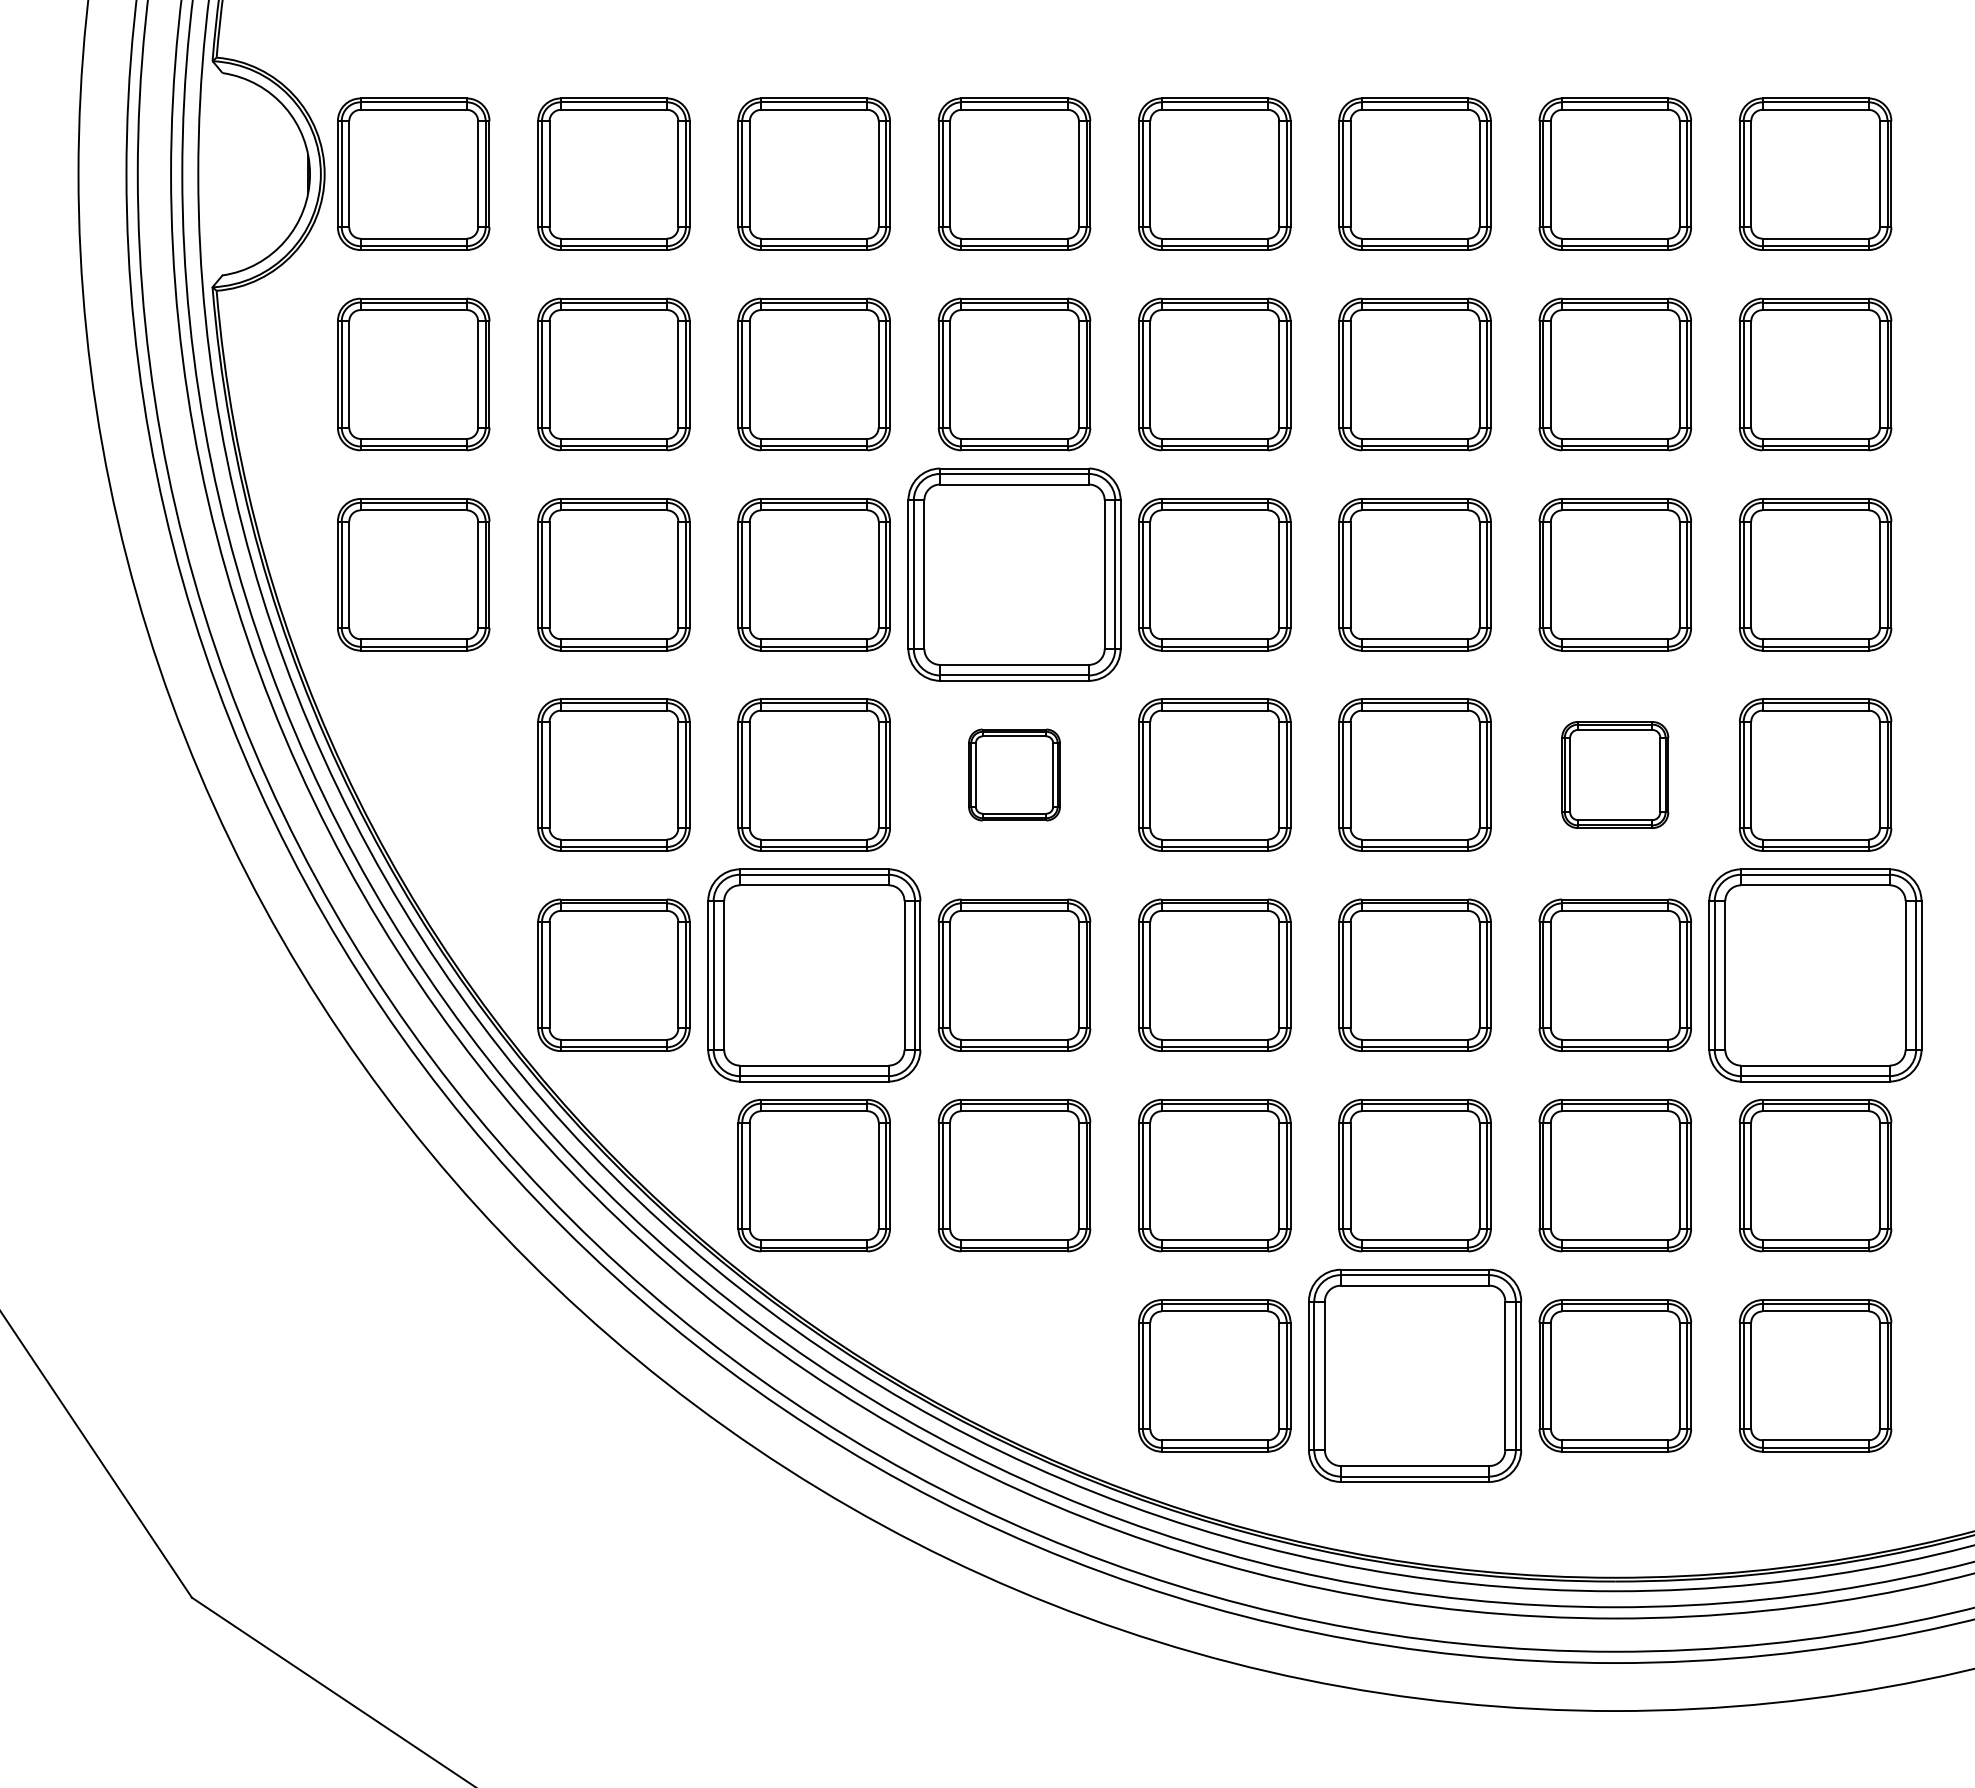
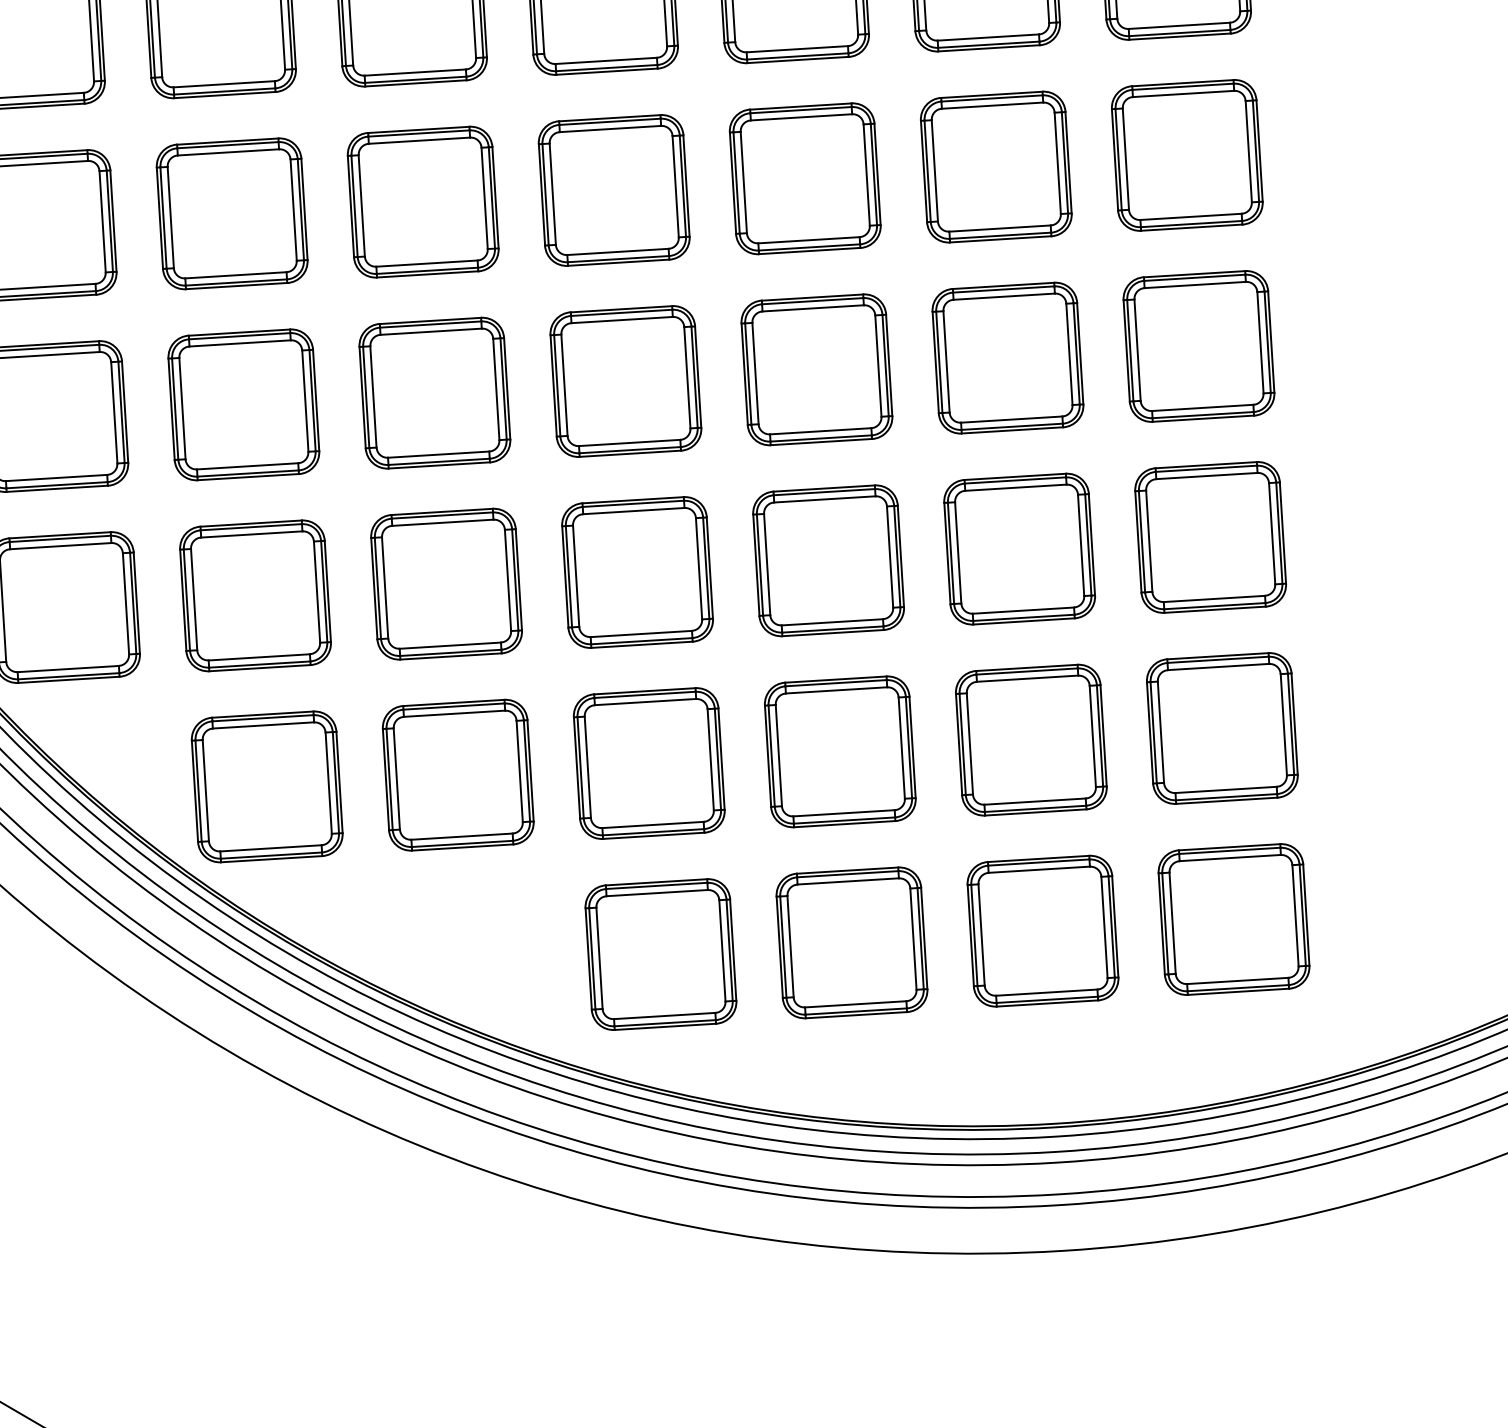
part: (1014, 574) -> (423, 201), size x0.71
part: (1014, 774) -> (434, 392), size x1.67
part: (1614, 774) -> (1007, 357), size x1.43
part: (813, 974) -> (254, 595), size x0.71
part: (1815, 974) -> (1210, 536), size x0.71
part: (1414, 1375) -> (851, 942), size x0.71

